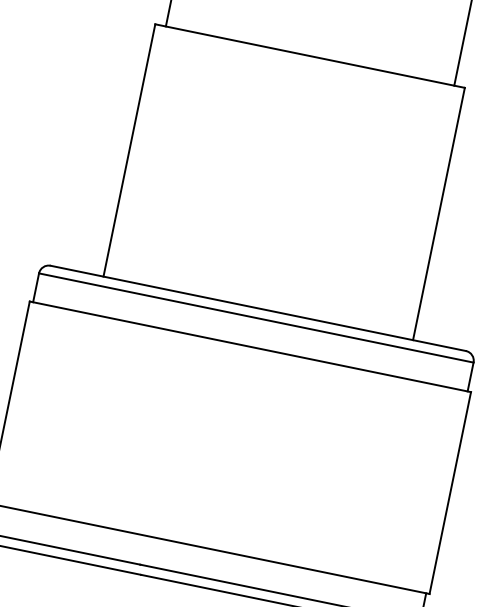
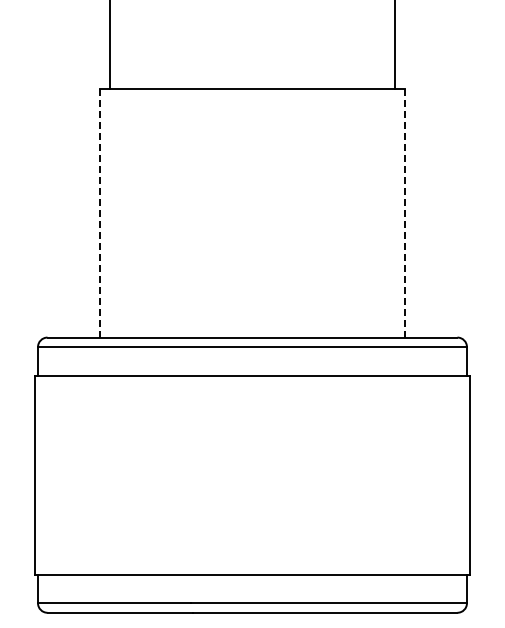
line: (129, 150) -> (99, 213), solid -> dashed
line: (439, 214) -> (405, 213), solid -> dashed

